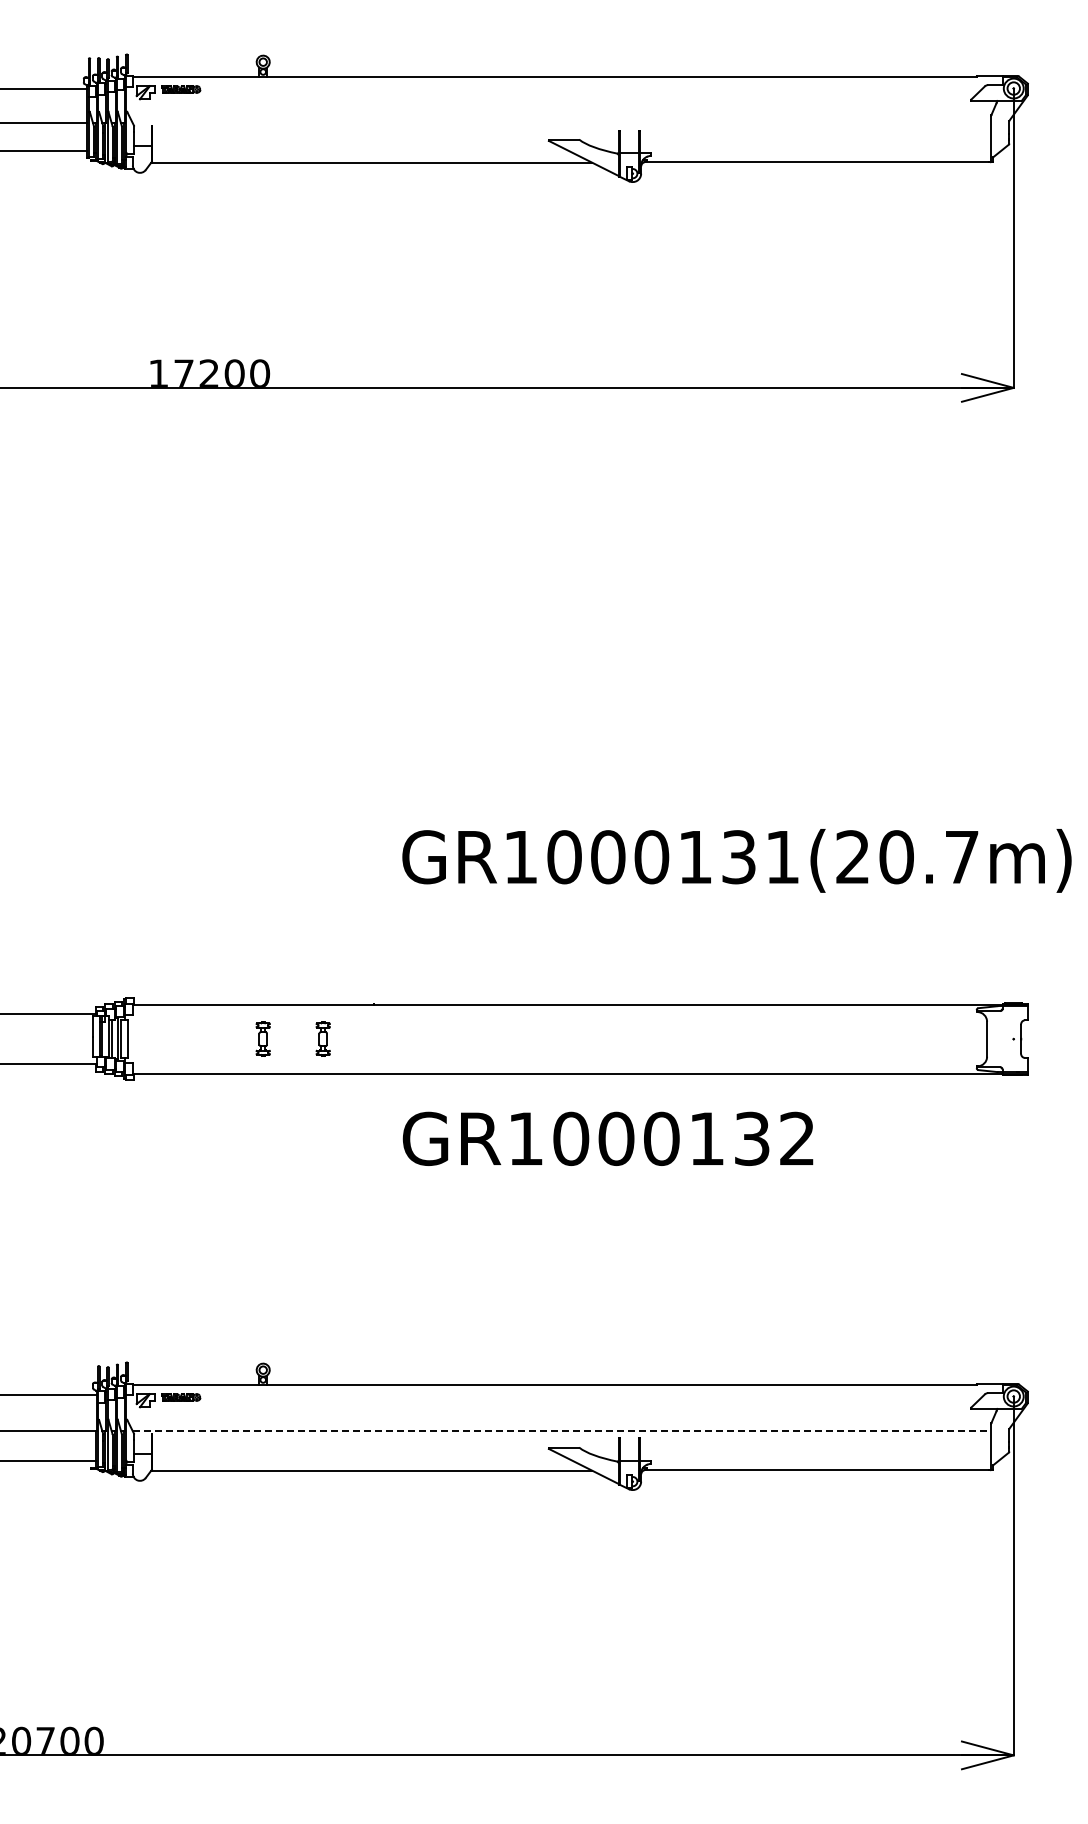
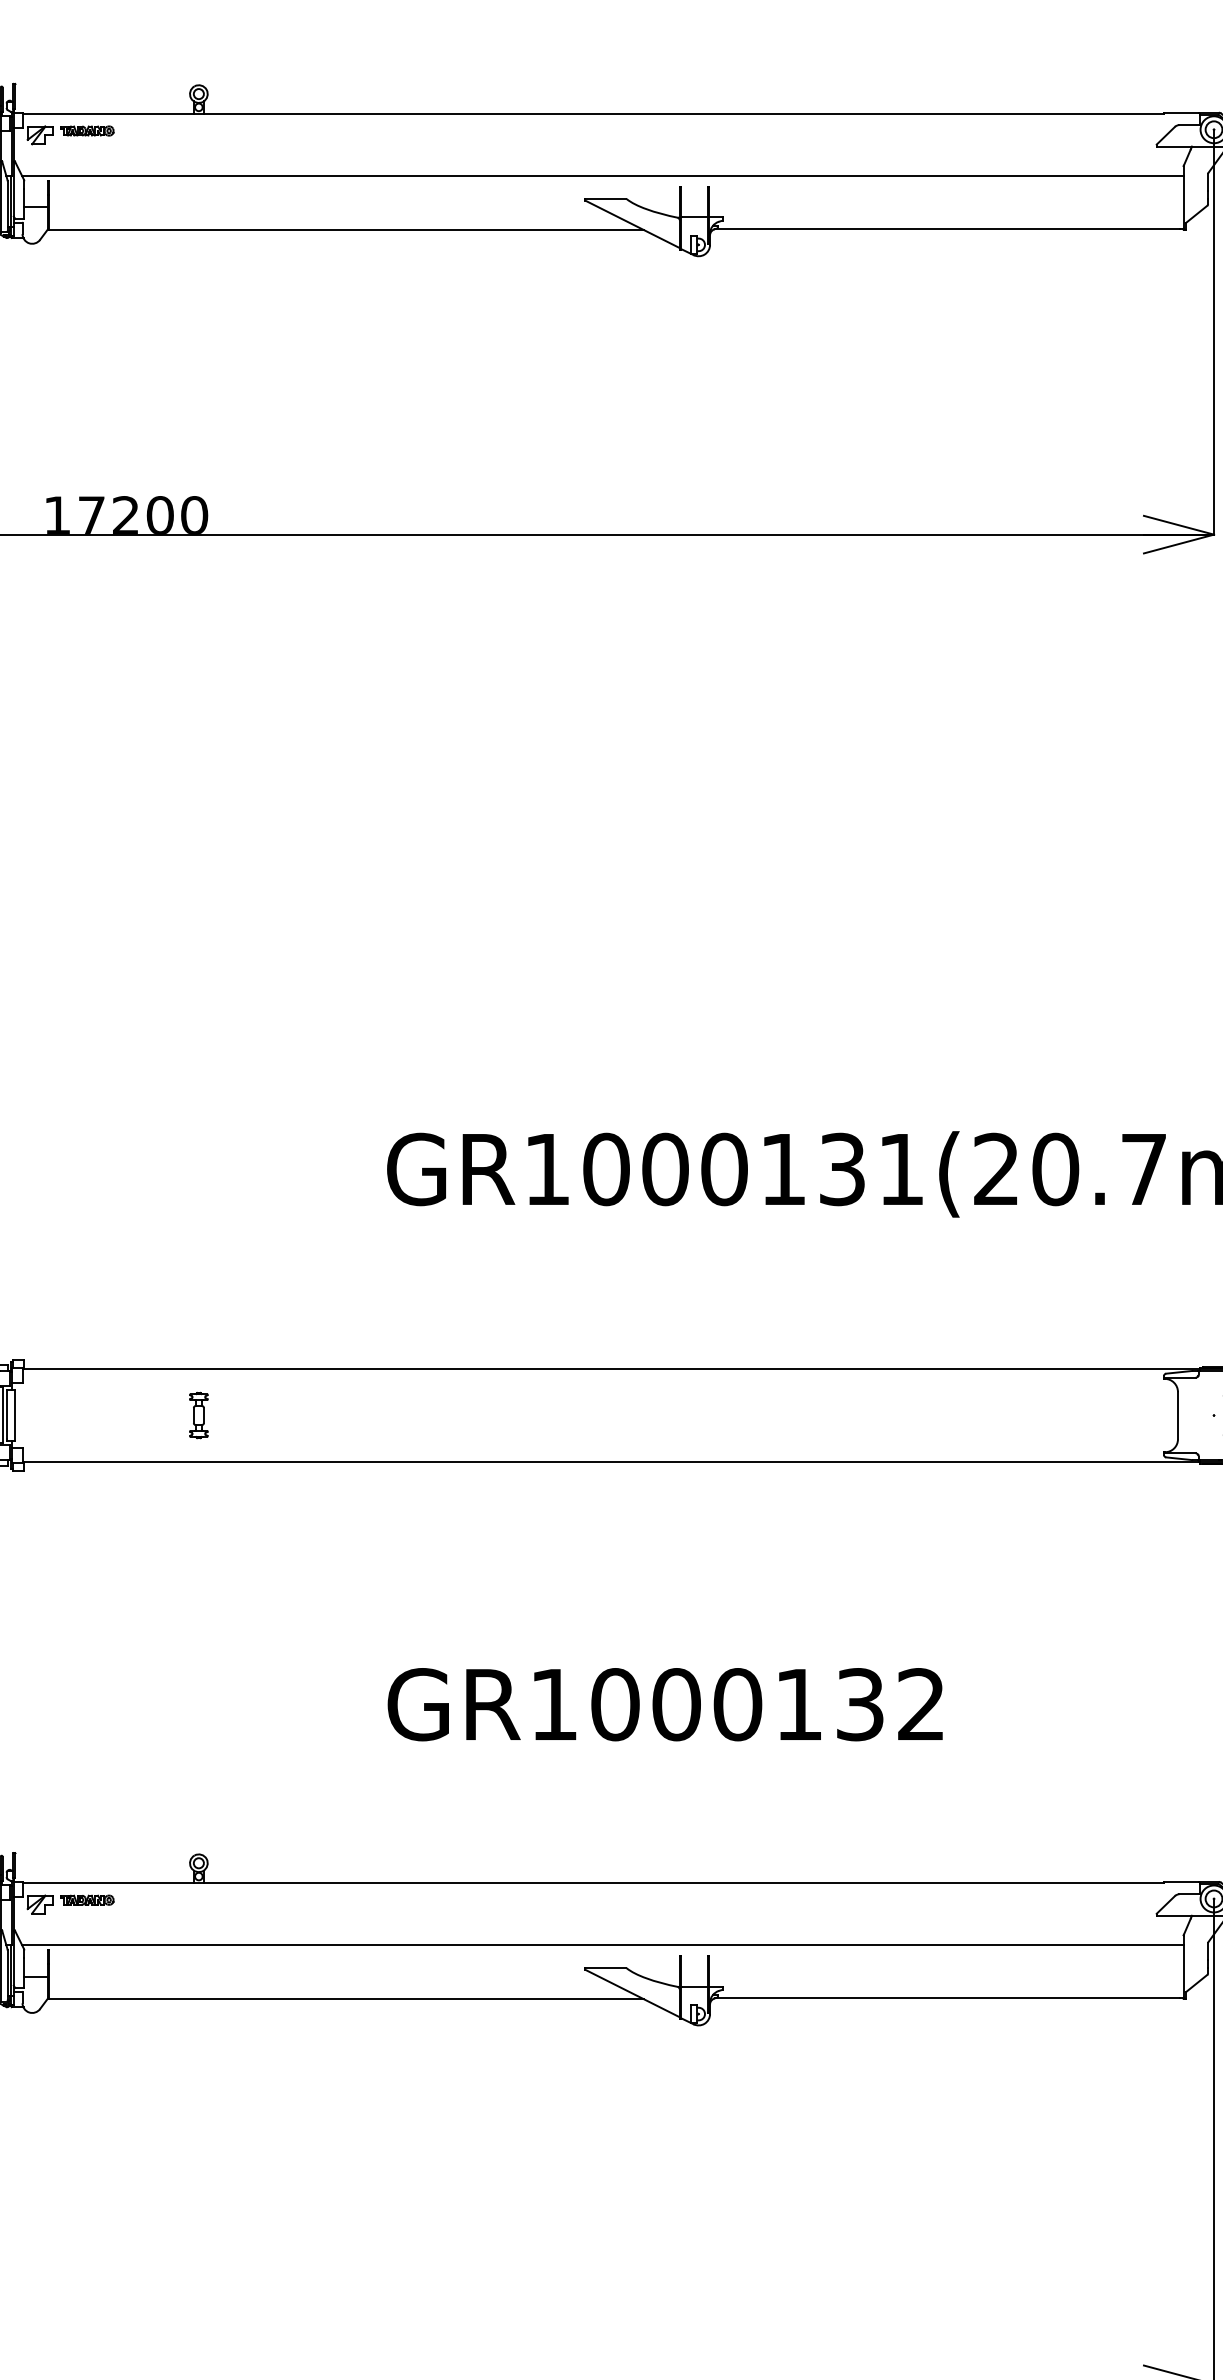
line: (561, 122) -> (602, 175), added
part: (322, 1038) -> (279, 1414), removed
text: (607, 1138) -> (664, 1704), moved
line: (562, 1430) -> (603, 1944), dashed -> solid

